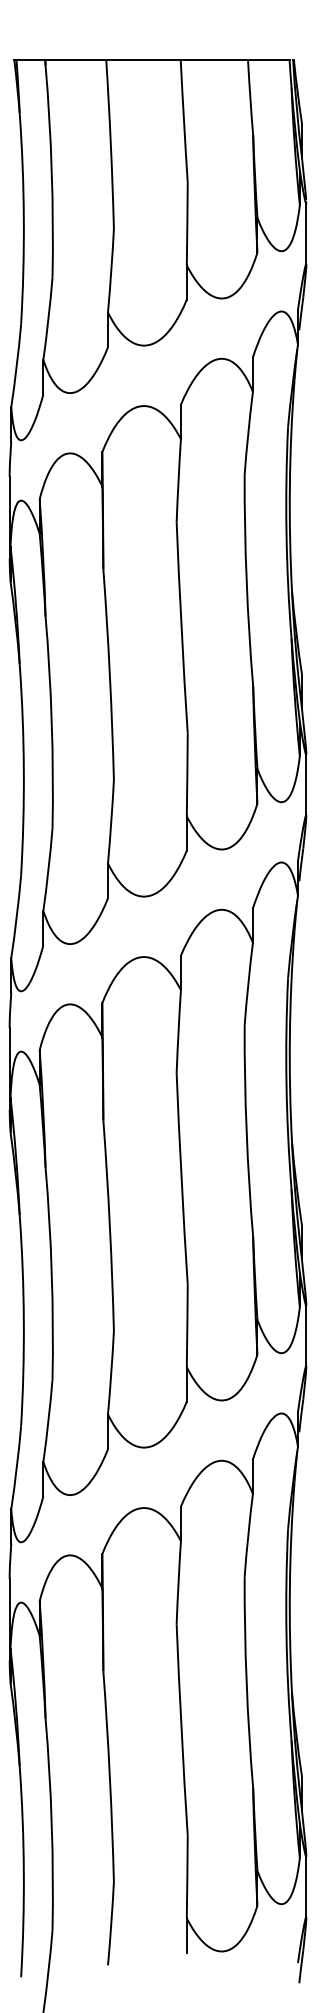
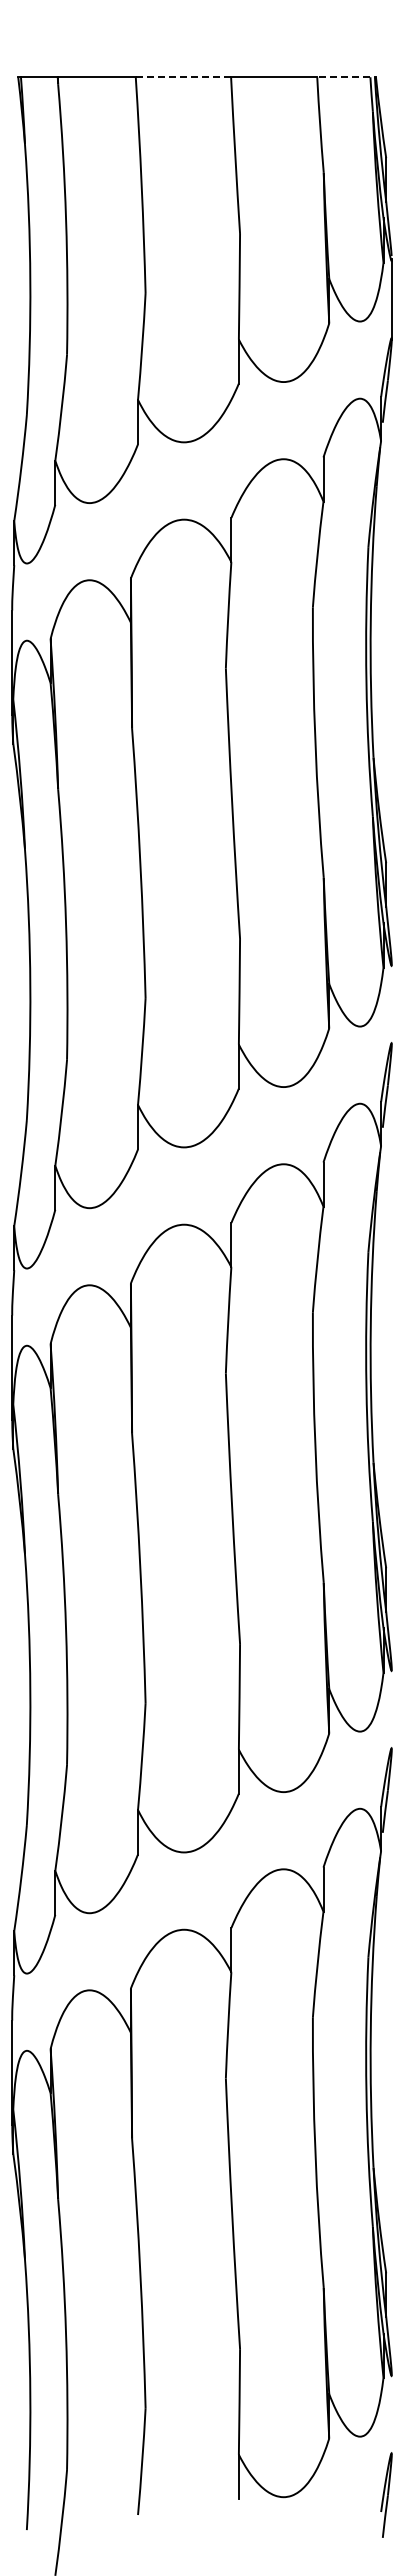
line: (143, 60) -> (183, 77), solid -> dashed
line: (268, 60) -> (343, 77), solid -> dashed
line: (306, 784) -> (391, 1004), removed
line: (306, 1335) -> (391, 1709), removed
line: (306, 1886) -> (391, 2414), removed

